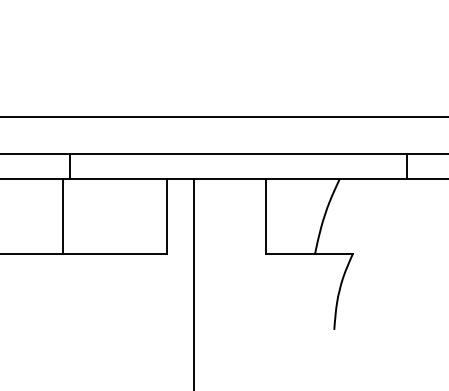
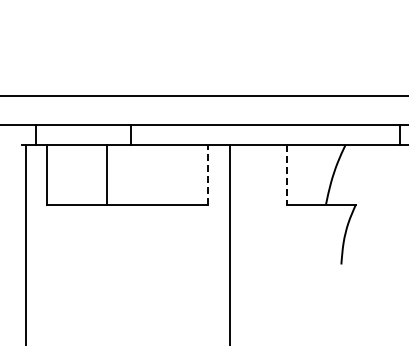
line: (62, 216) -> (107, 174), moved
line: (167, 216) -> (208, 174), solid -> dashed
line: (266, 216) -> (287, 174), solid -> dashed

